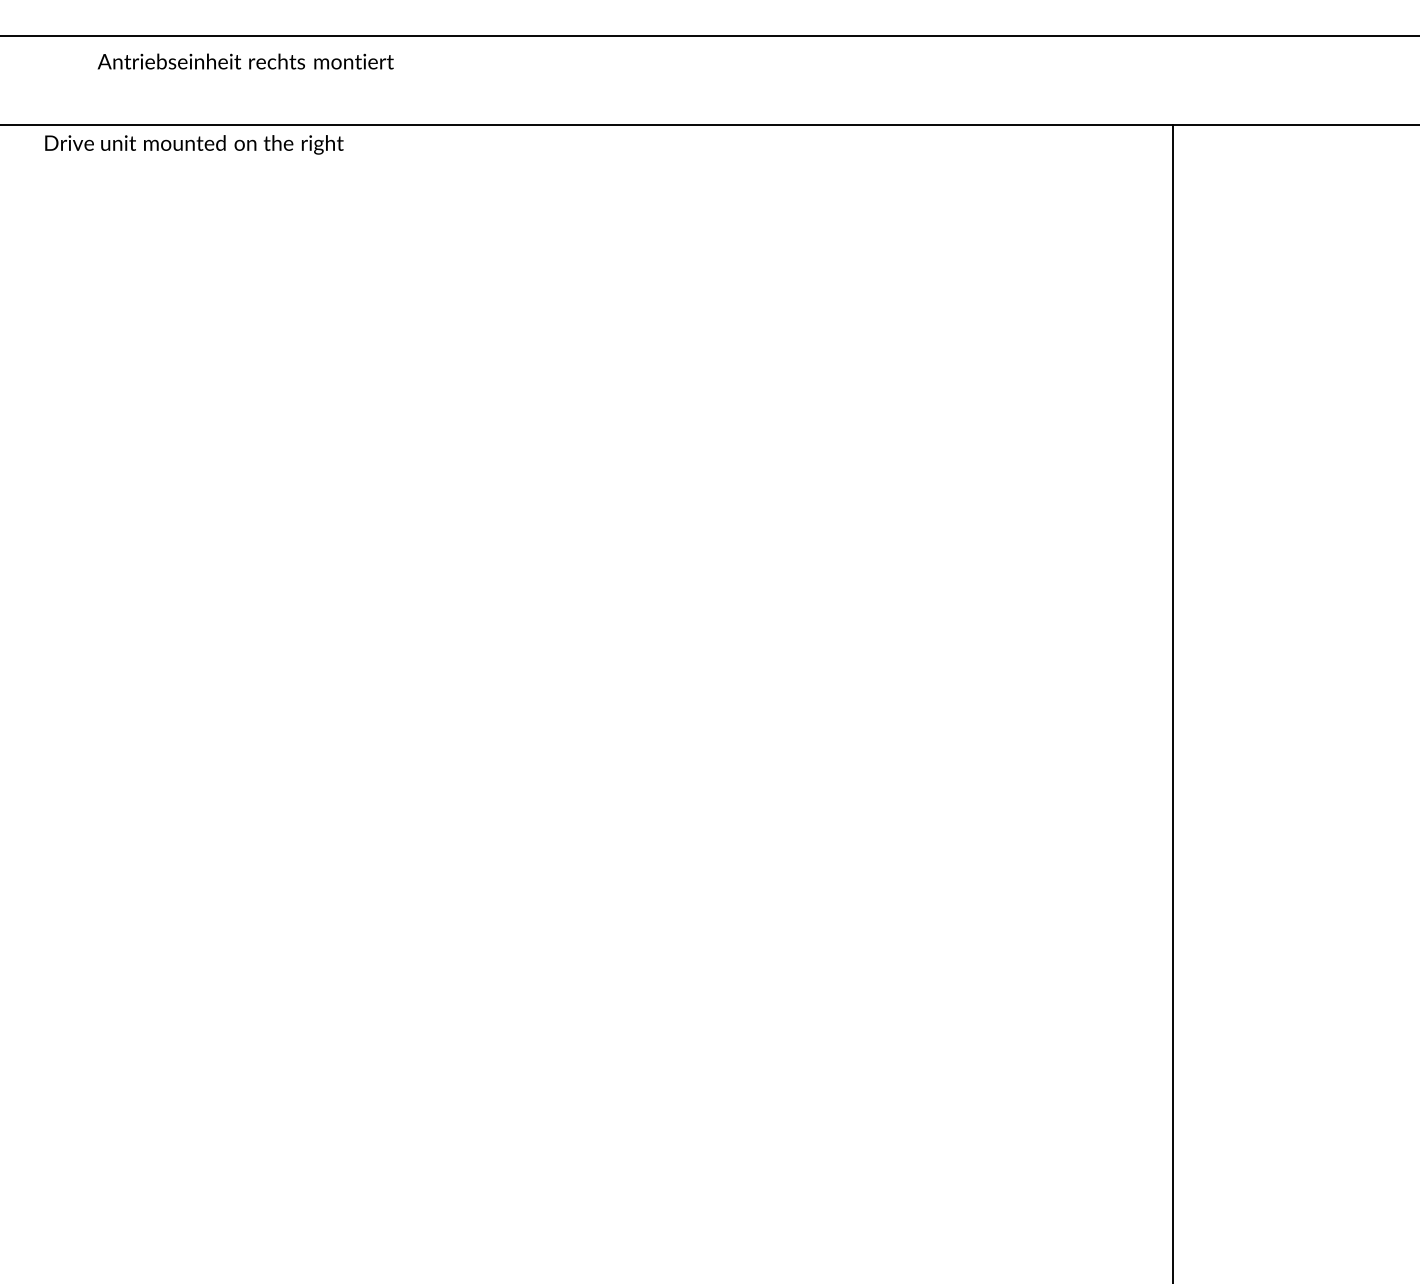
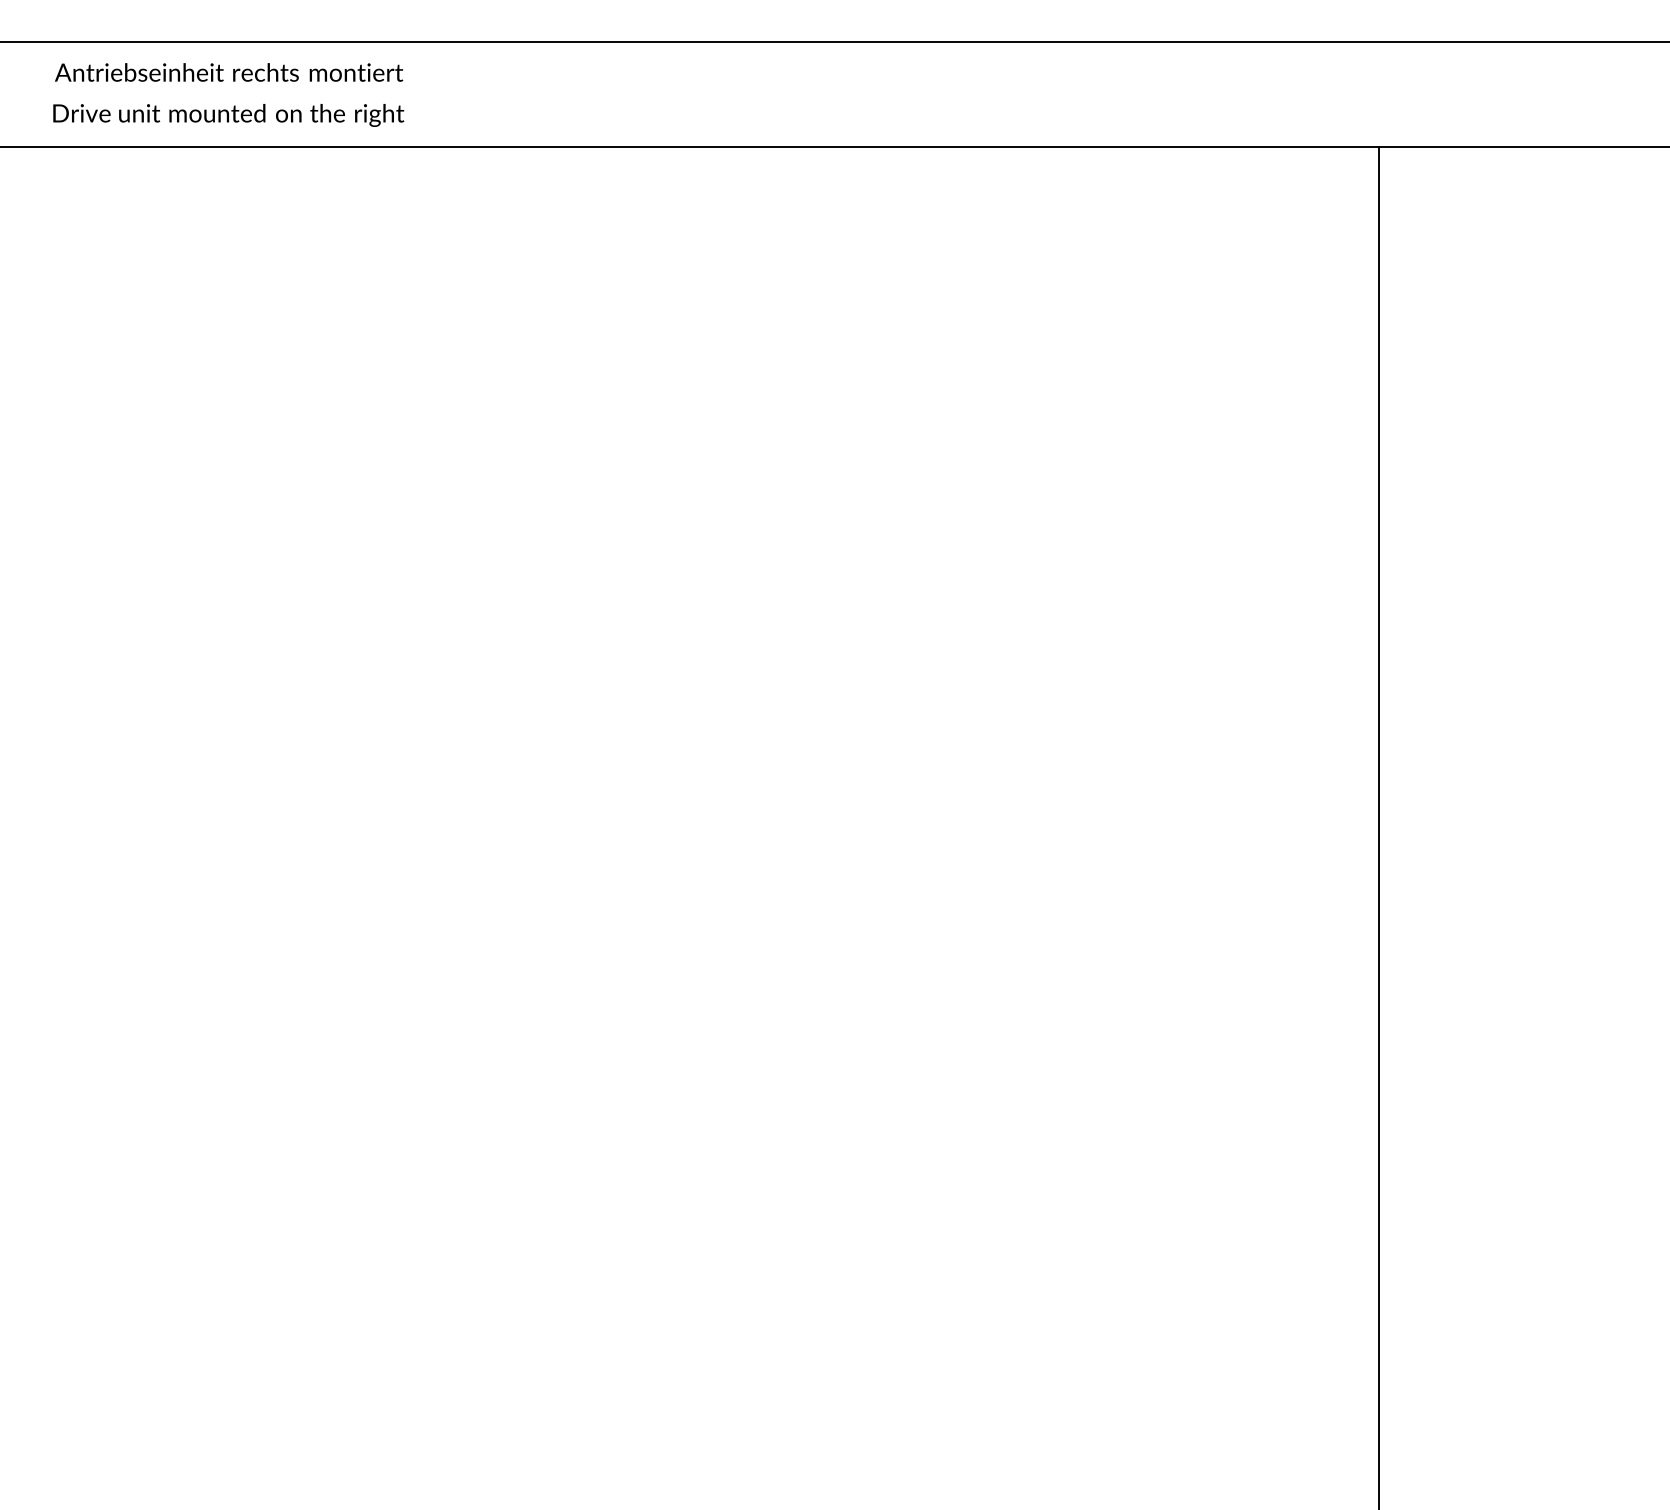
text: (246, 61) -> (229, 72), moved
text: (194, 144) -> (228, 115), moved

